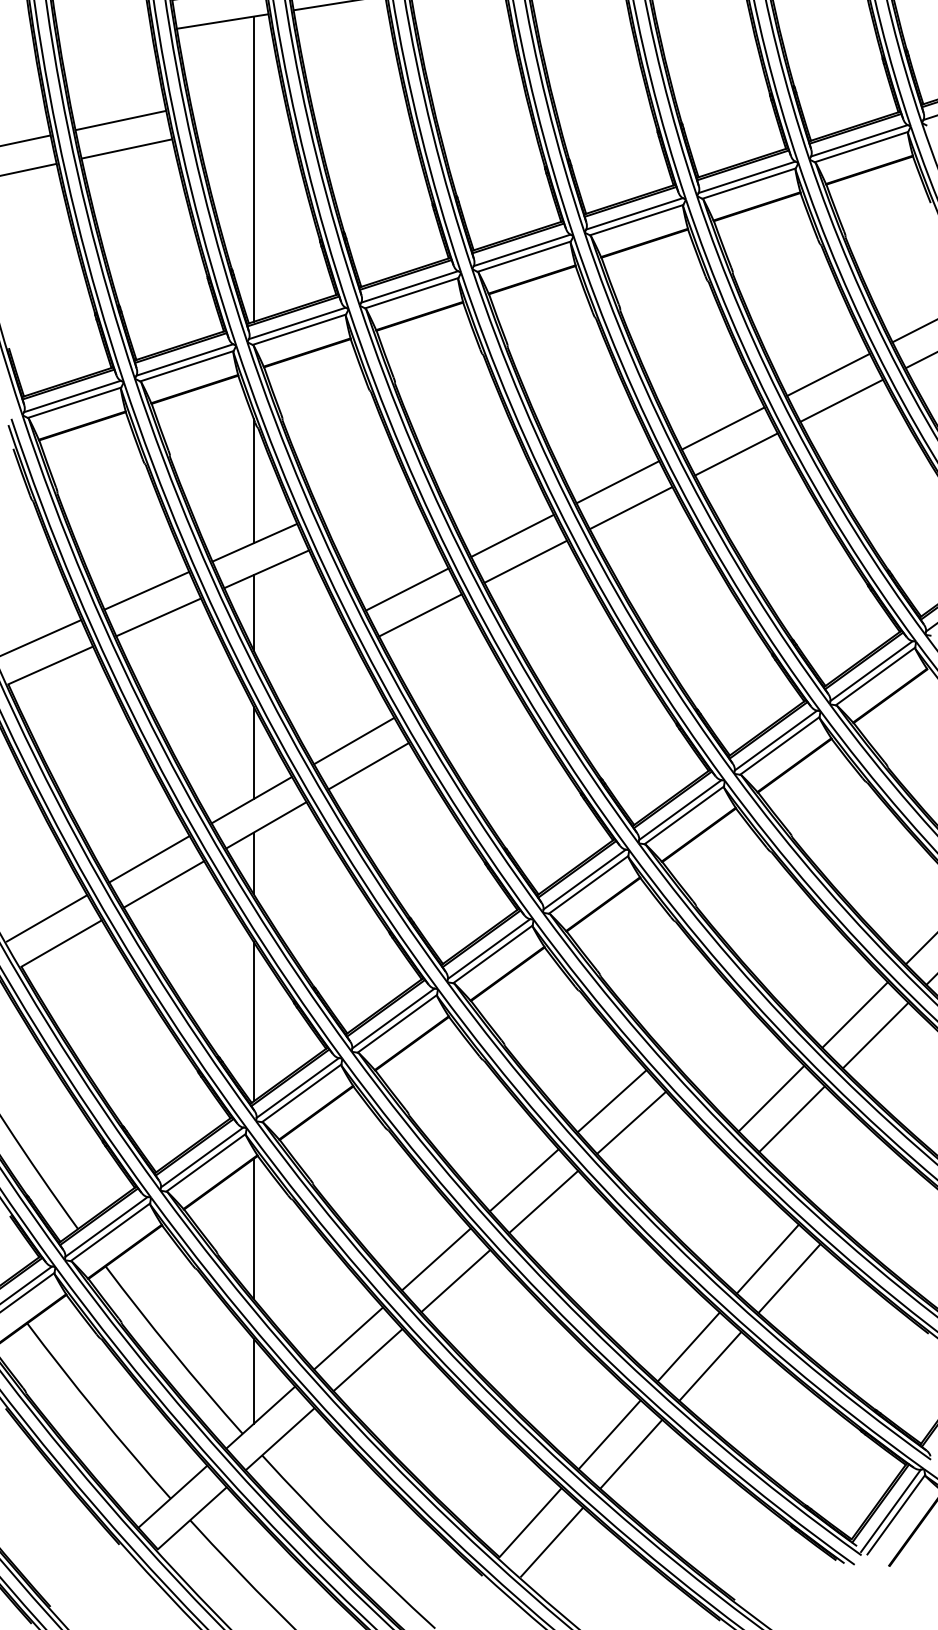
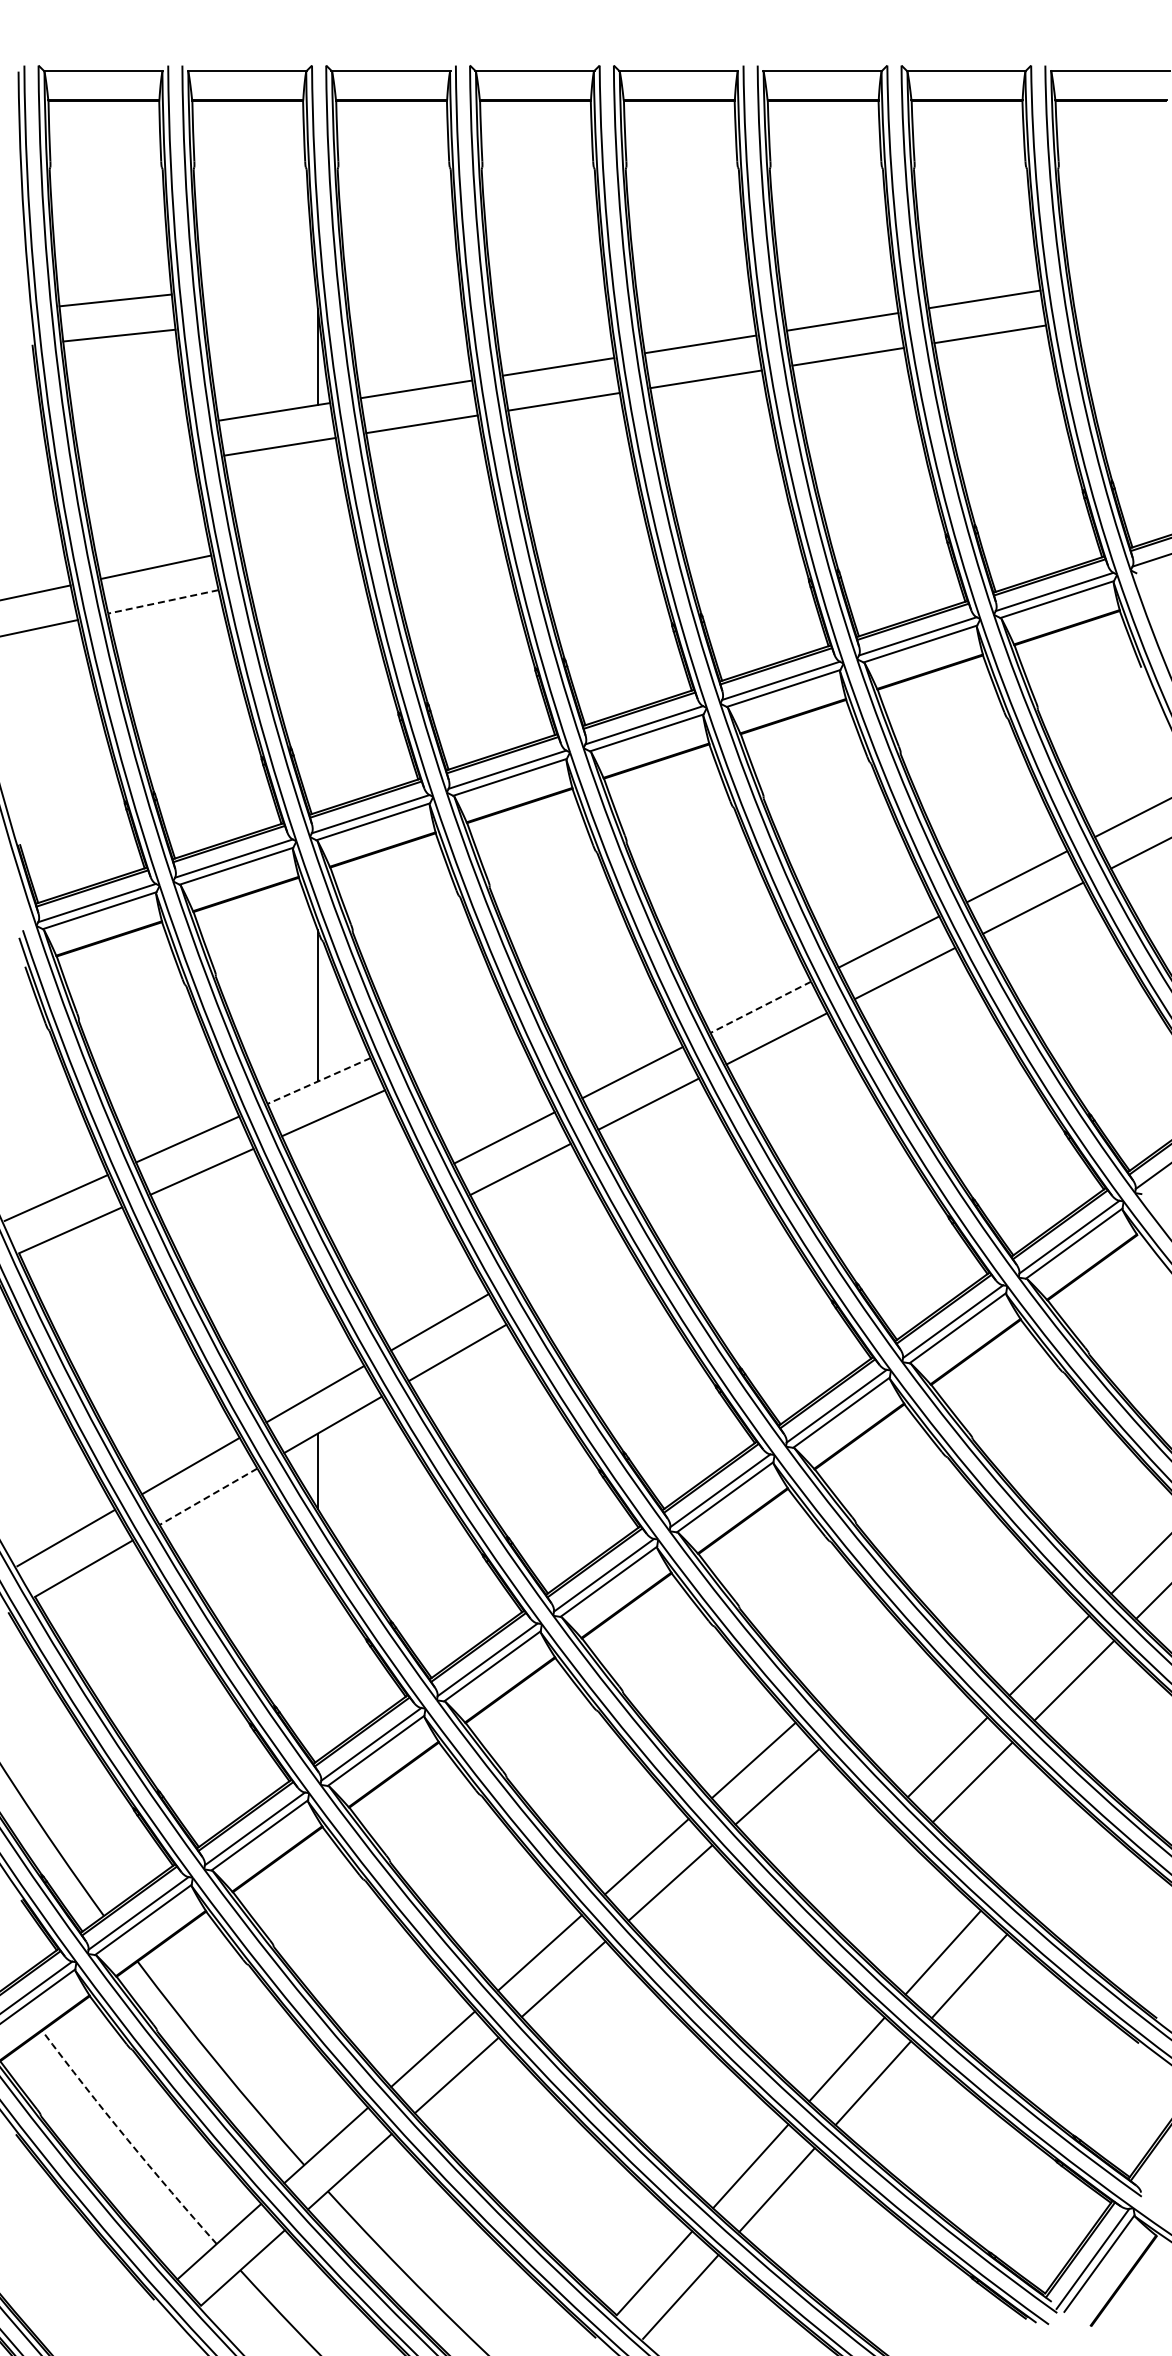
line: (126, 148) -> (162, 601), solid -> dashed
line: (253, 169) -> (317, 626), removed
line: (617, 482) -> (760, 1007), solid -> dashed
line: (254, 543) -> (318, 1081), solid -> dashed
line: (253, 613) -> (317, 1166), removed
line: (253, 752) -> (317, 1336), removed
line: (163, 884) -> (208, 1496), solid -> dashed
line: (253, 1021) -> (317, 1663), removed
line: (253, 1228) -> (317, 1915), removed
line: (253, 1380) -> (317, 2100), removed
arc: (97, 1412) -> (127, 2139), solid -> dashed

